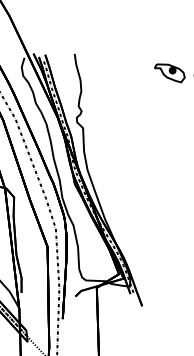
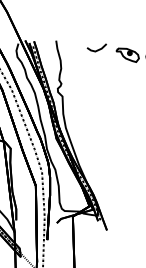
line: (130, 65) -> (98, 49), added

